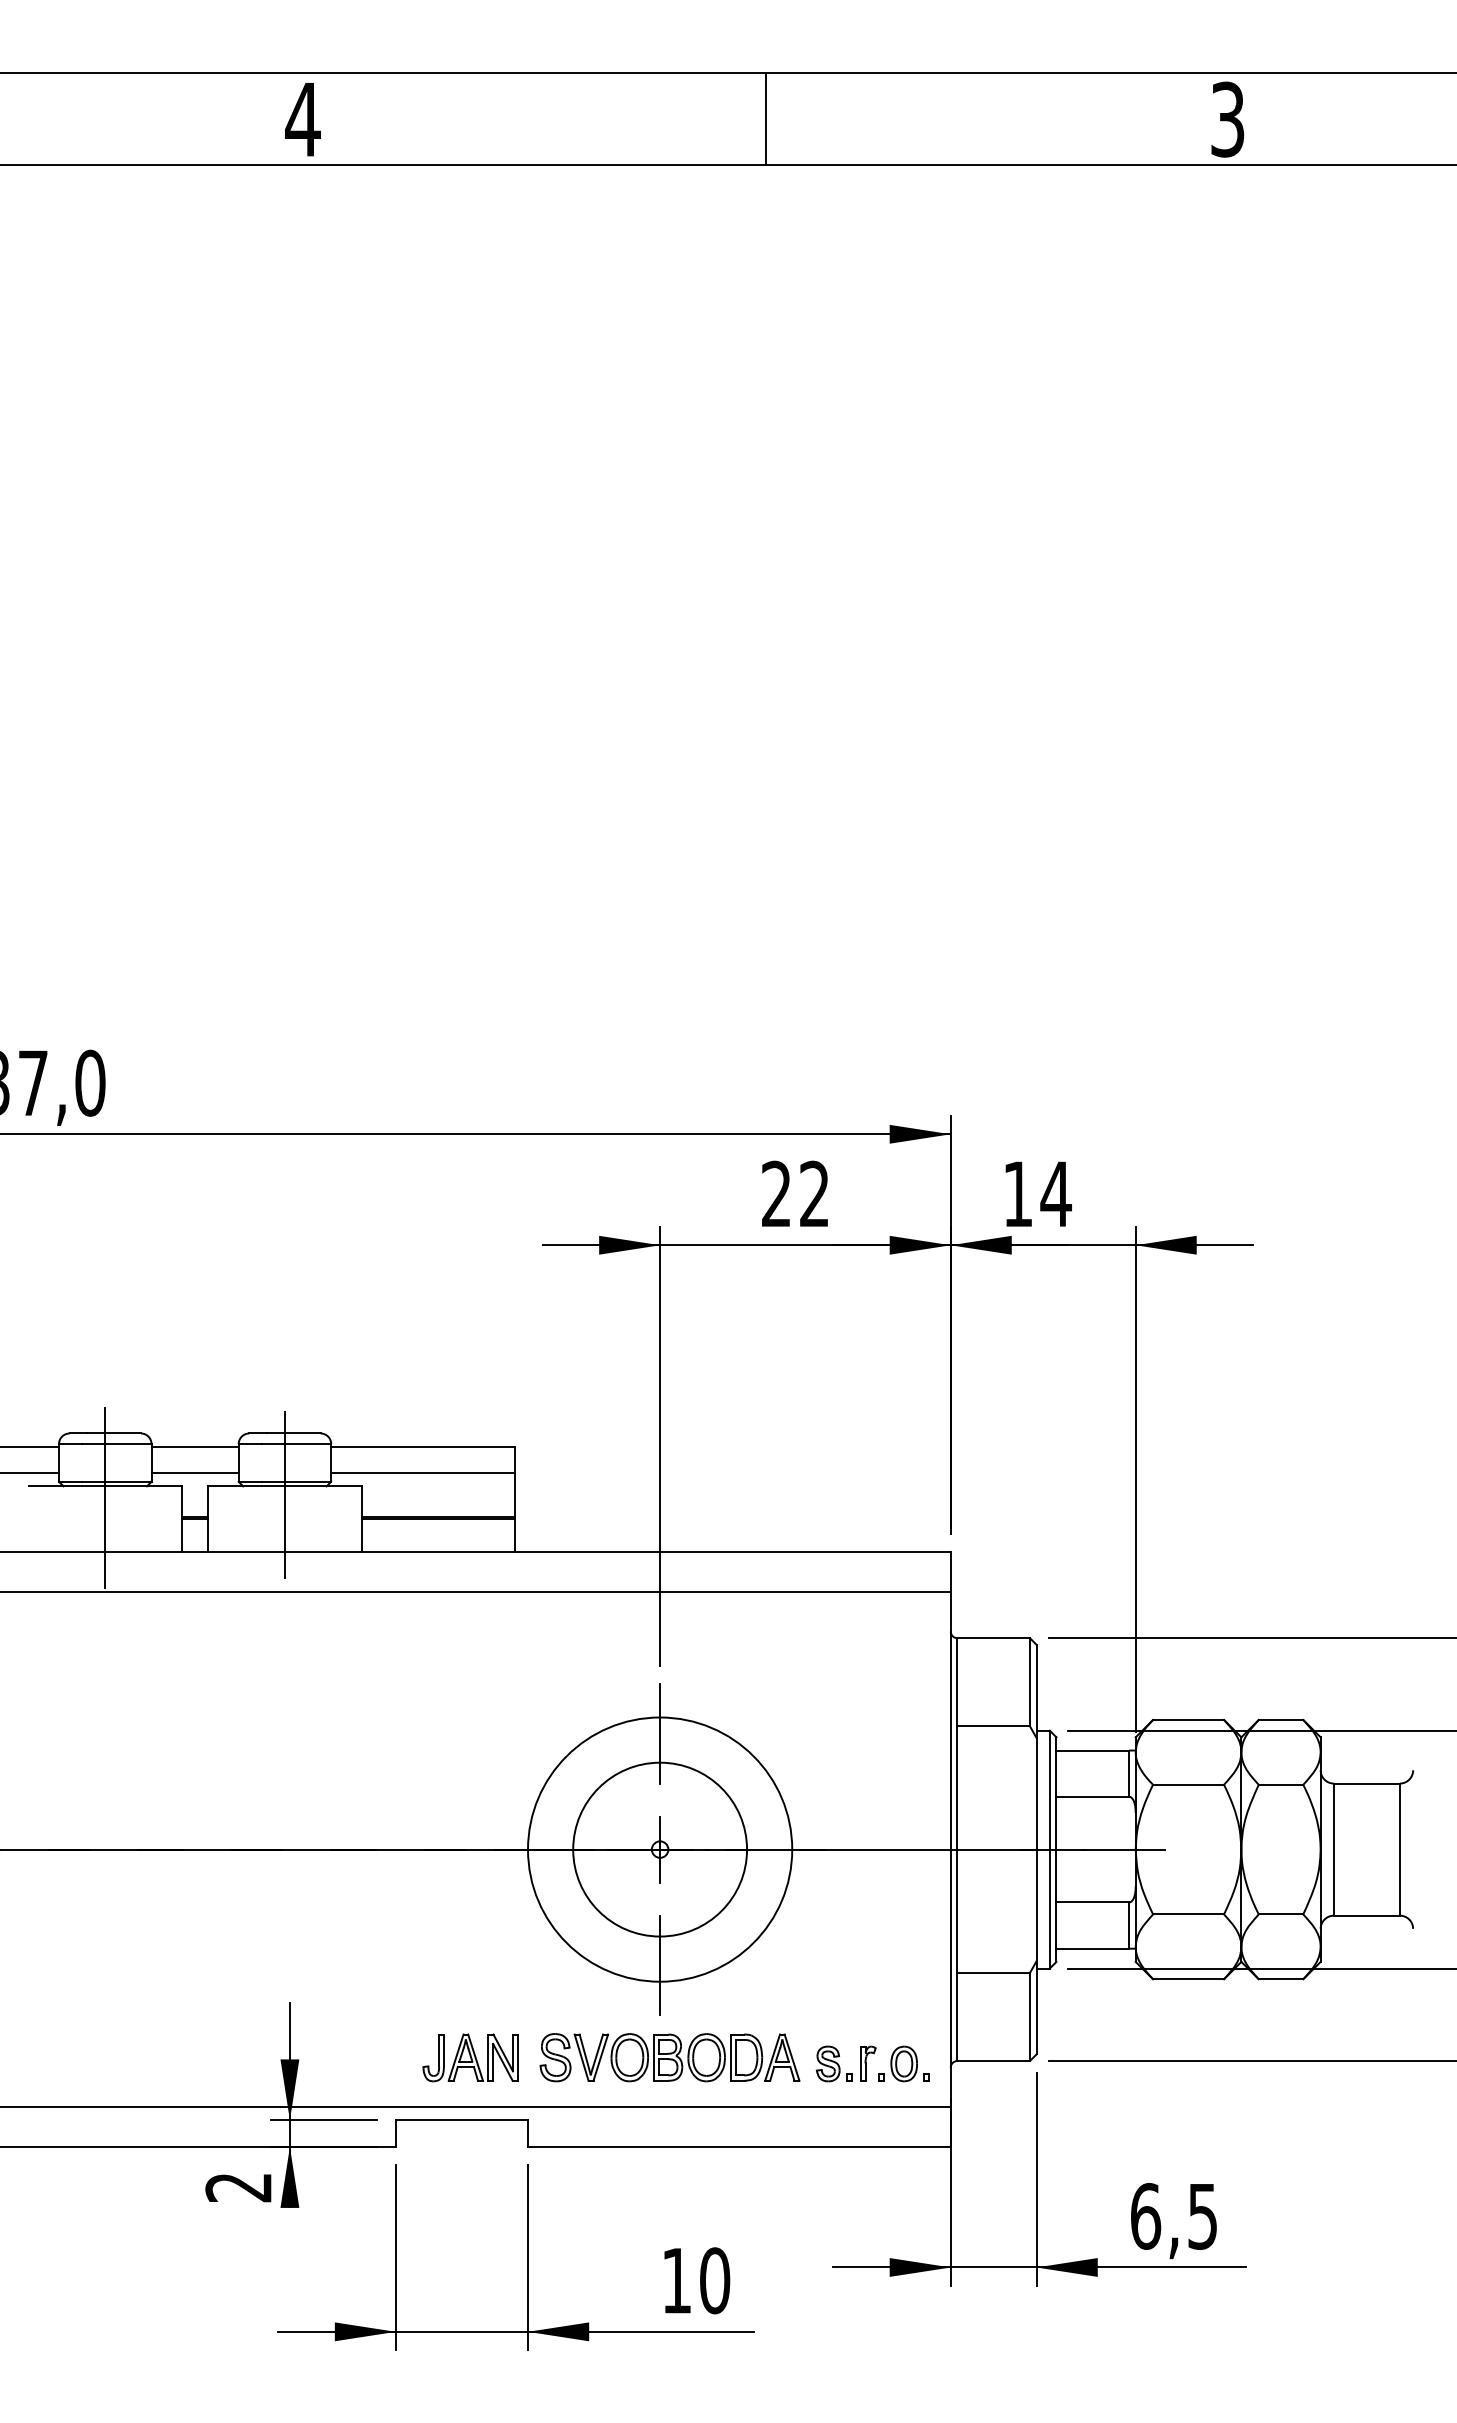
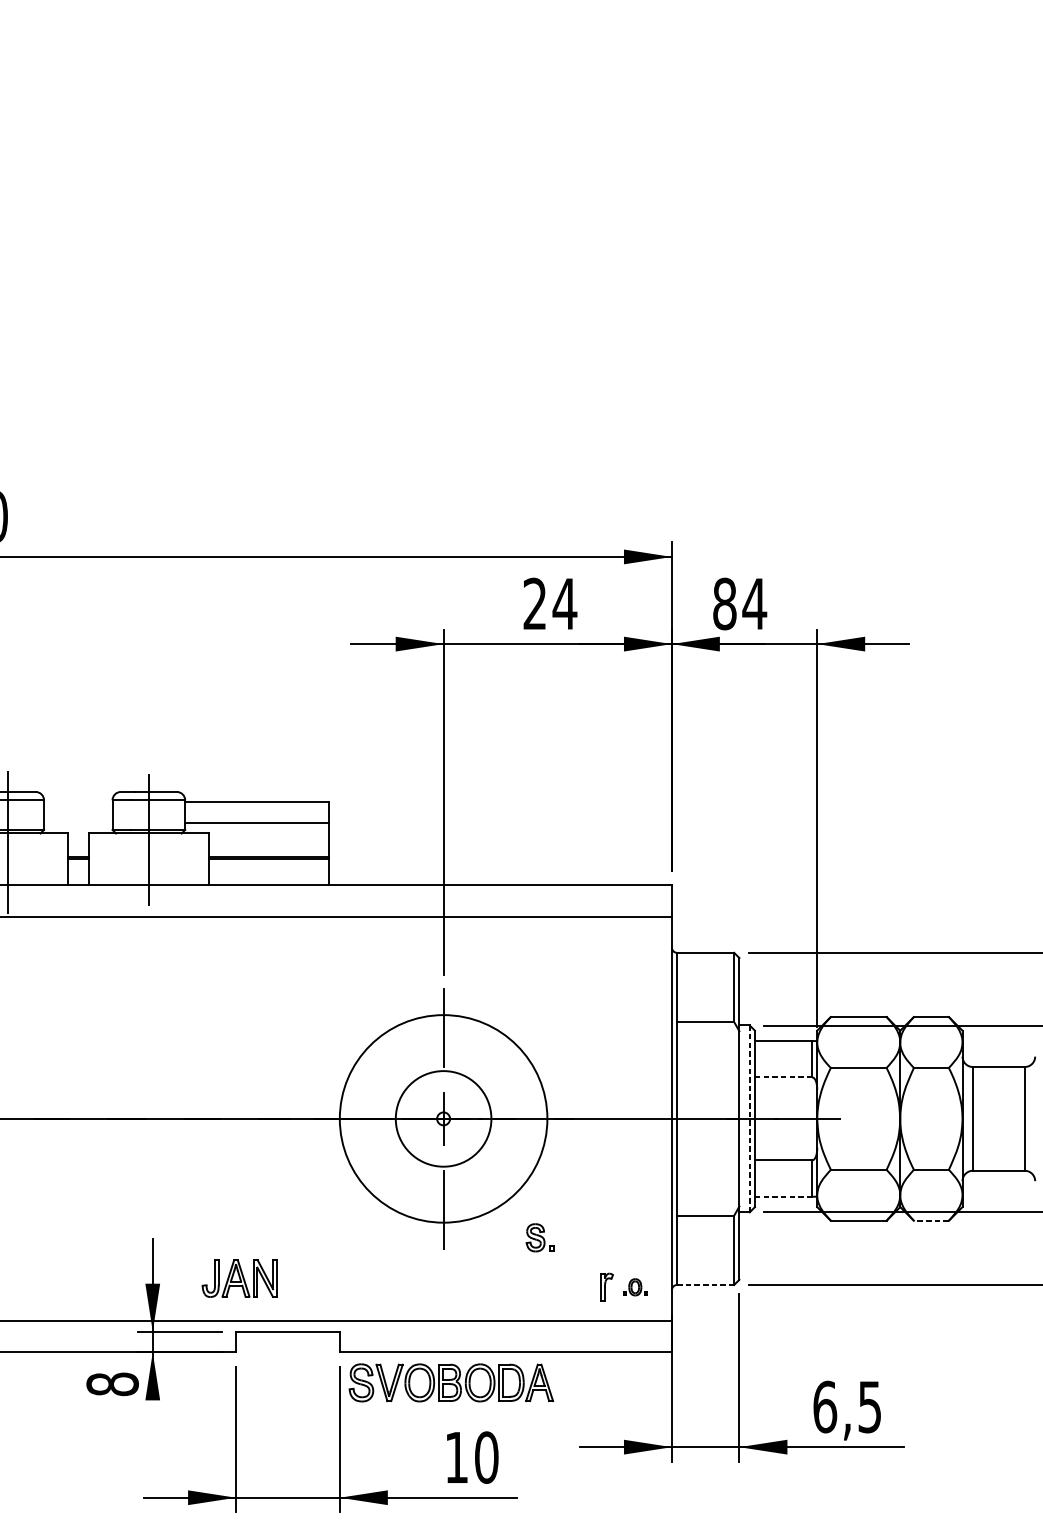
text: (814, 1193) -> (564, 603), 22 -> 24
text: (1018, 1193) -> (725, 603), 14 -> 84
line: (194, 1446) -> (77, 802), removed
line: (194, 1473) -> (77, 823), removed
line: (1093, 1796) -> (784, 1077), solid -> dashed
circle: (660, 1849) -> (443, 1118), size x0.7
line: (1049, 1849) -> (749, 1118), solid -> dashed
line: (1093, 1948) -> (784, 1196), solid -> dashed
line: (1280, 1979) -> (930, 1220), solid -> dashed
part: (470, 2057) -> (239, 1278), moved
part: (669, 2057) -> (450, 1382), moved
line: (994, 2060) -> (706, 1284), solid -> dashed
part: (833, 2063) -> (539, 1237), moved
part: (903, 2063) -> (634, 1286), size x0.6
text: (238, 2187) -> (112, 1384), 2 -> 8

